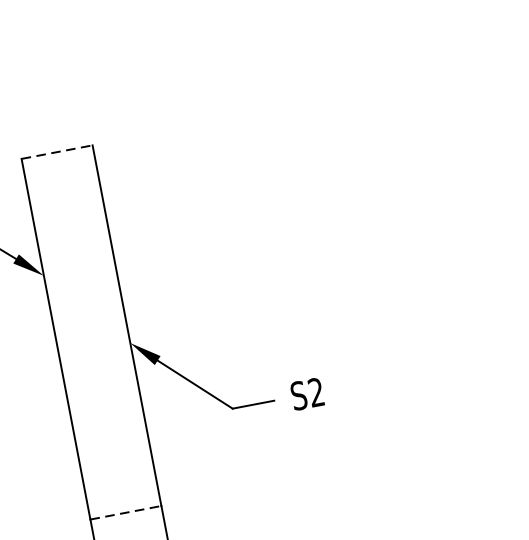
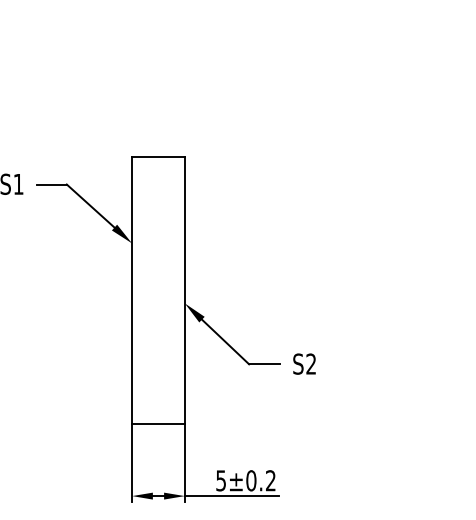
line: (57, 151) -> (158, 156), dashed -> solid
line: (126, 513) -> (158, 424), dashed -> solid

